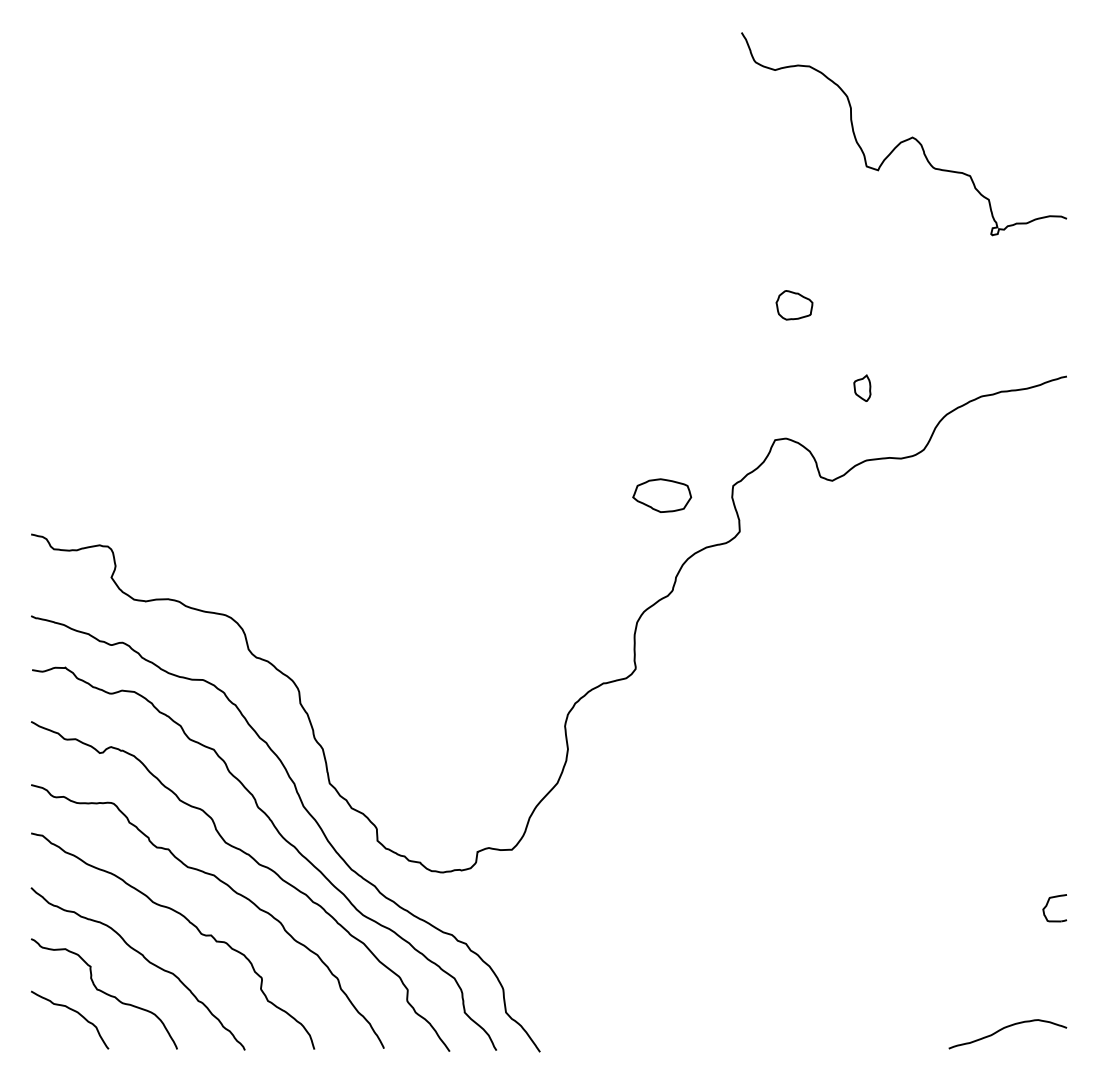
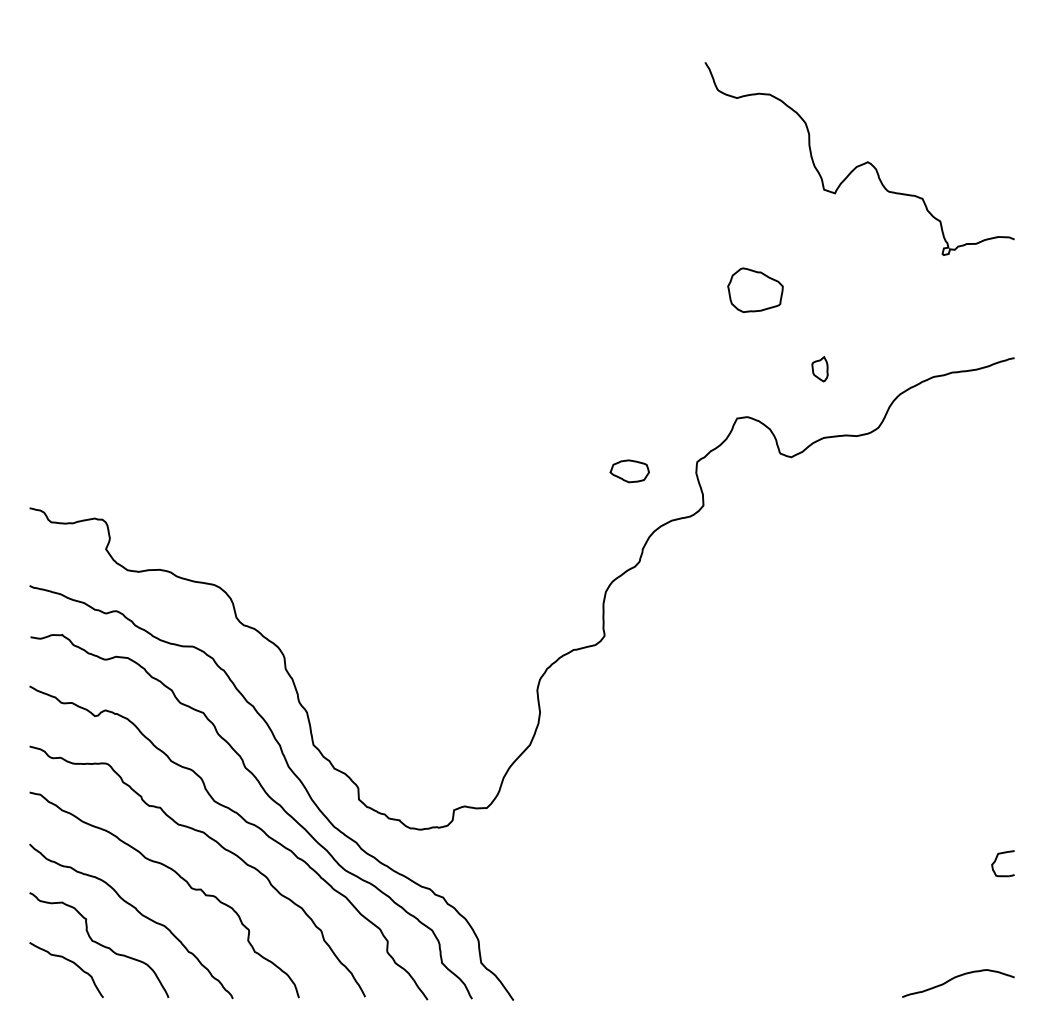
curve: (907, 138) -> (862, 163), moved
part: (794, 305) -> (755, 290), size x1.6
part: (662, 495) -> (629, 471), size x0.7

